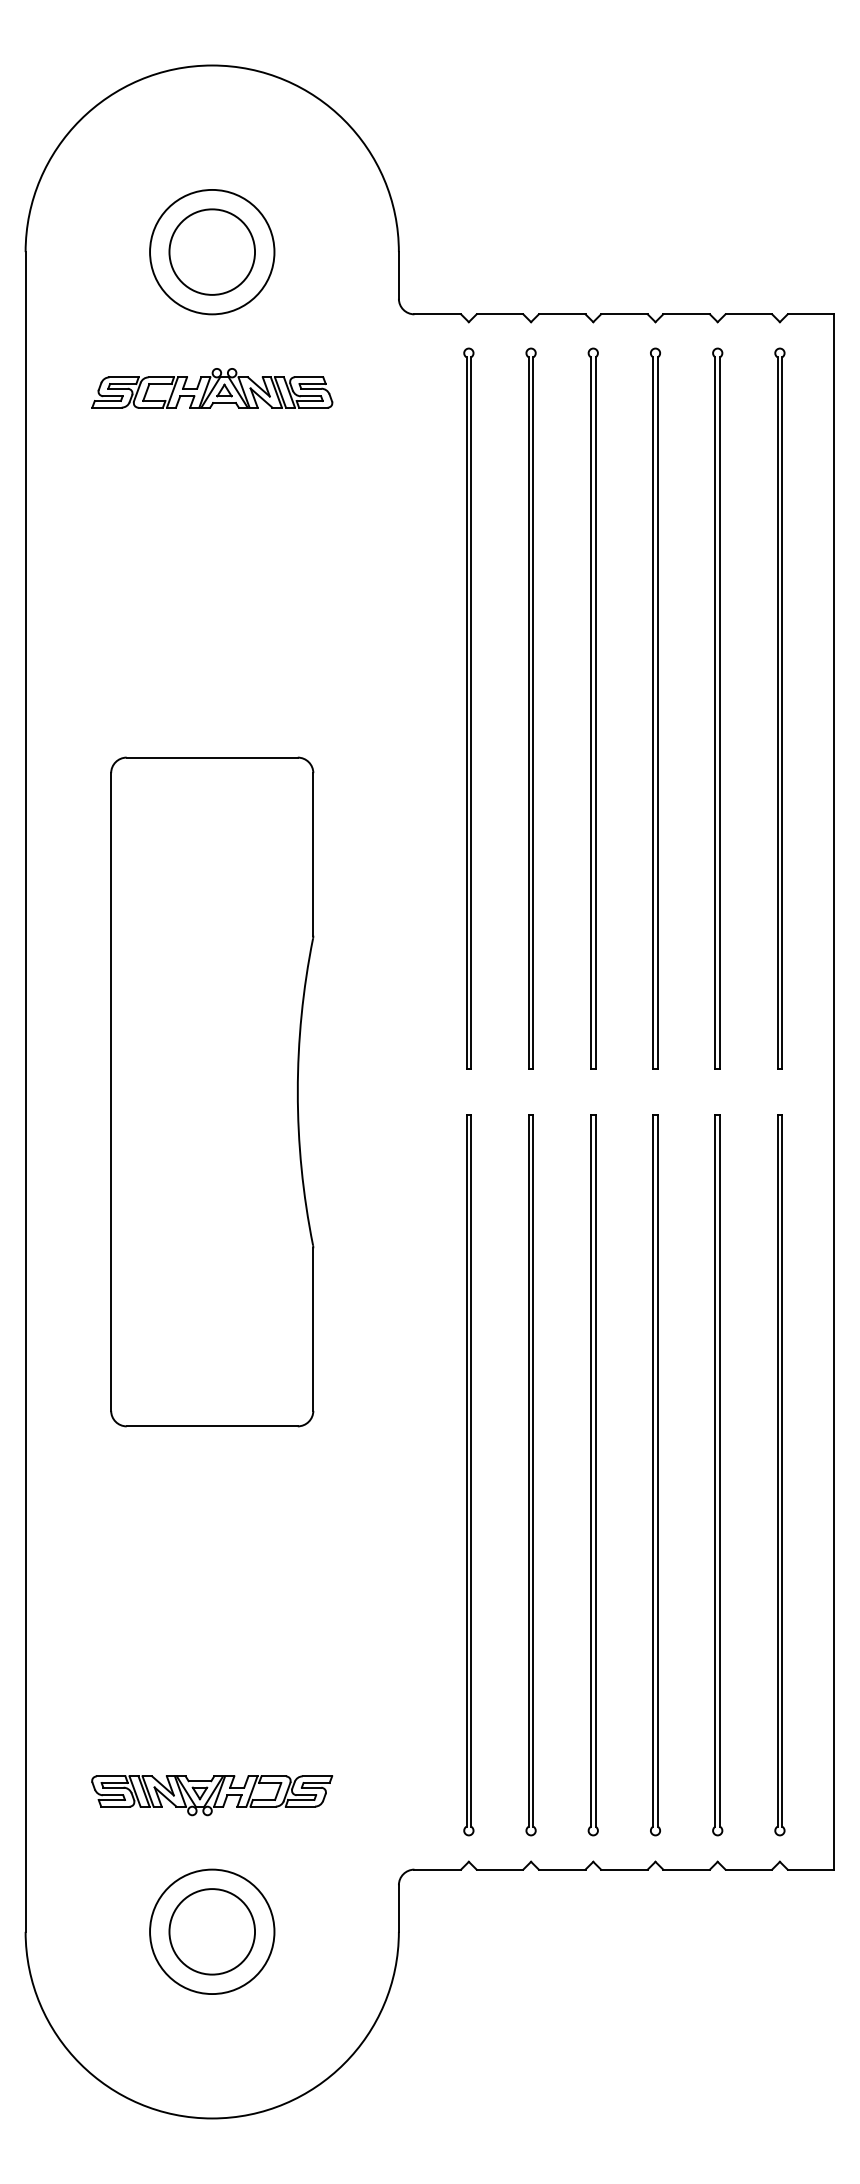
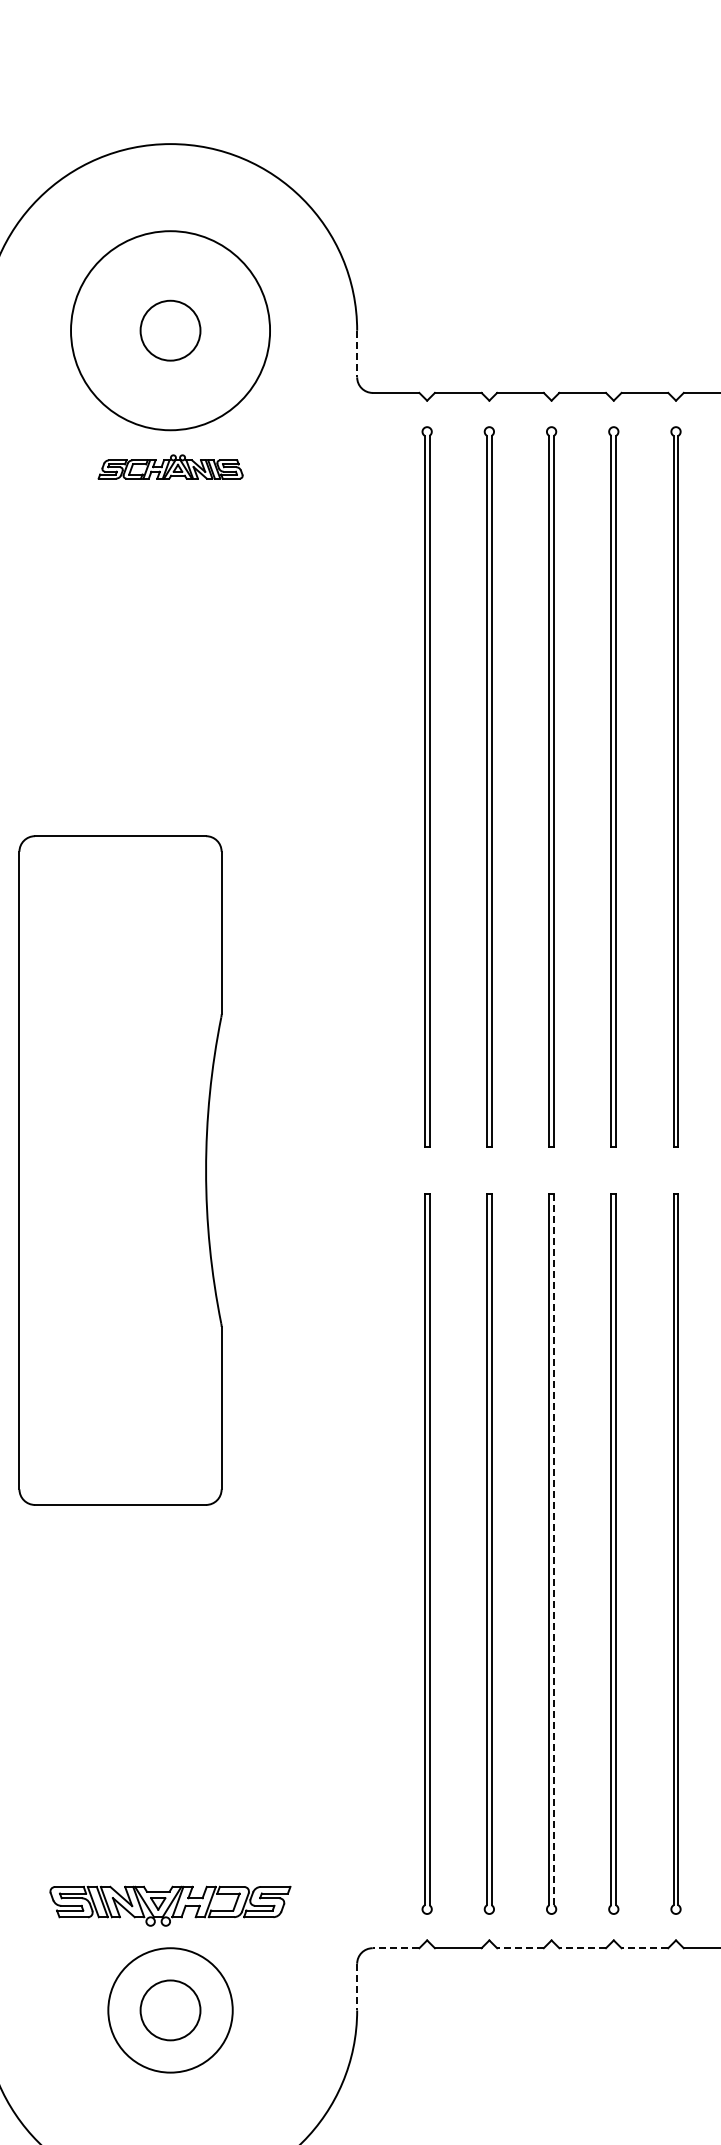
circle: (212, 251) -> (170, 330), size x0.7
circle: (212, 251) -> (170, 330), size x1.6
line: (398, 275) -> (356, 354), solid -> dashed
part: (212, 388) -> (170, 467), size x0.6
part: (212, 1091) -> (120, 1170), moved
line: (595, 1471) -> (553, 1550), solid -> dashed
part: (212, 1795) -> (170, 1906), moved
line: (437, 1869) -> (395, 1948), solid -> dashed
line: (561, 1869) -> (519, 1948), solid -> dashed
line: (623, 1869) -> (581, 1948), solid -> dashed
line: (686, 1869) -> (644, 1948), solid -> dashed
line: (398, 1909) -> (356, 1988), solid -> dashed
circle: (212, 1931) -> (170, 2010), size x0.7

